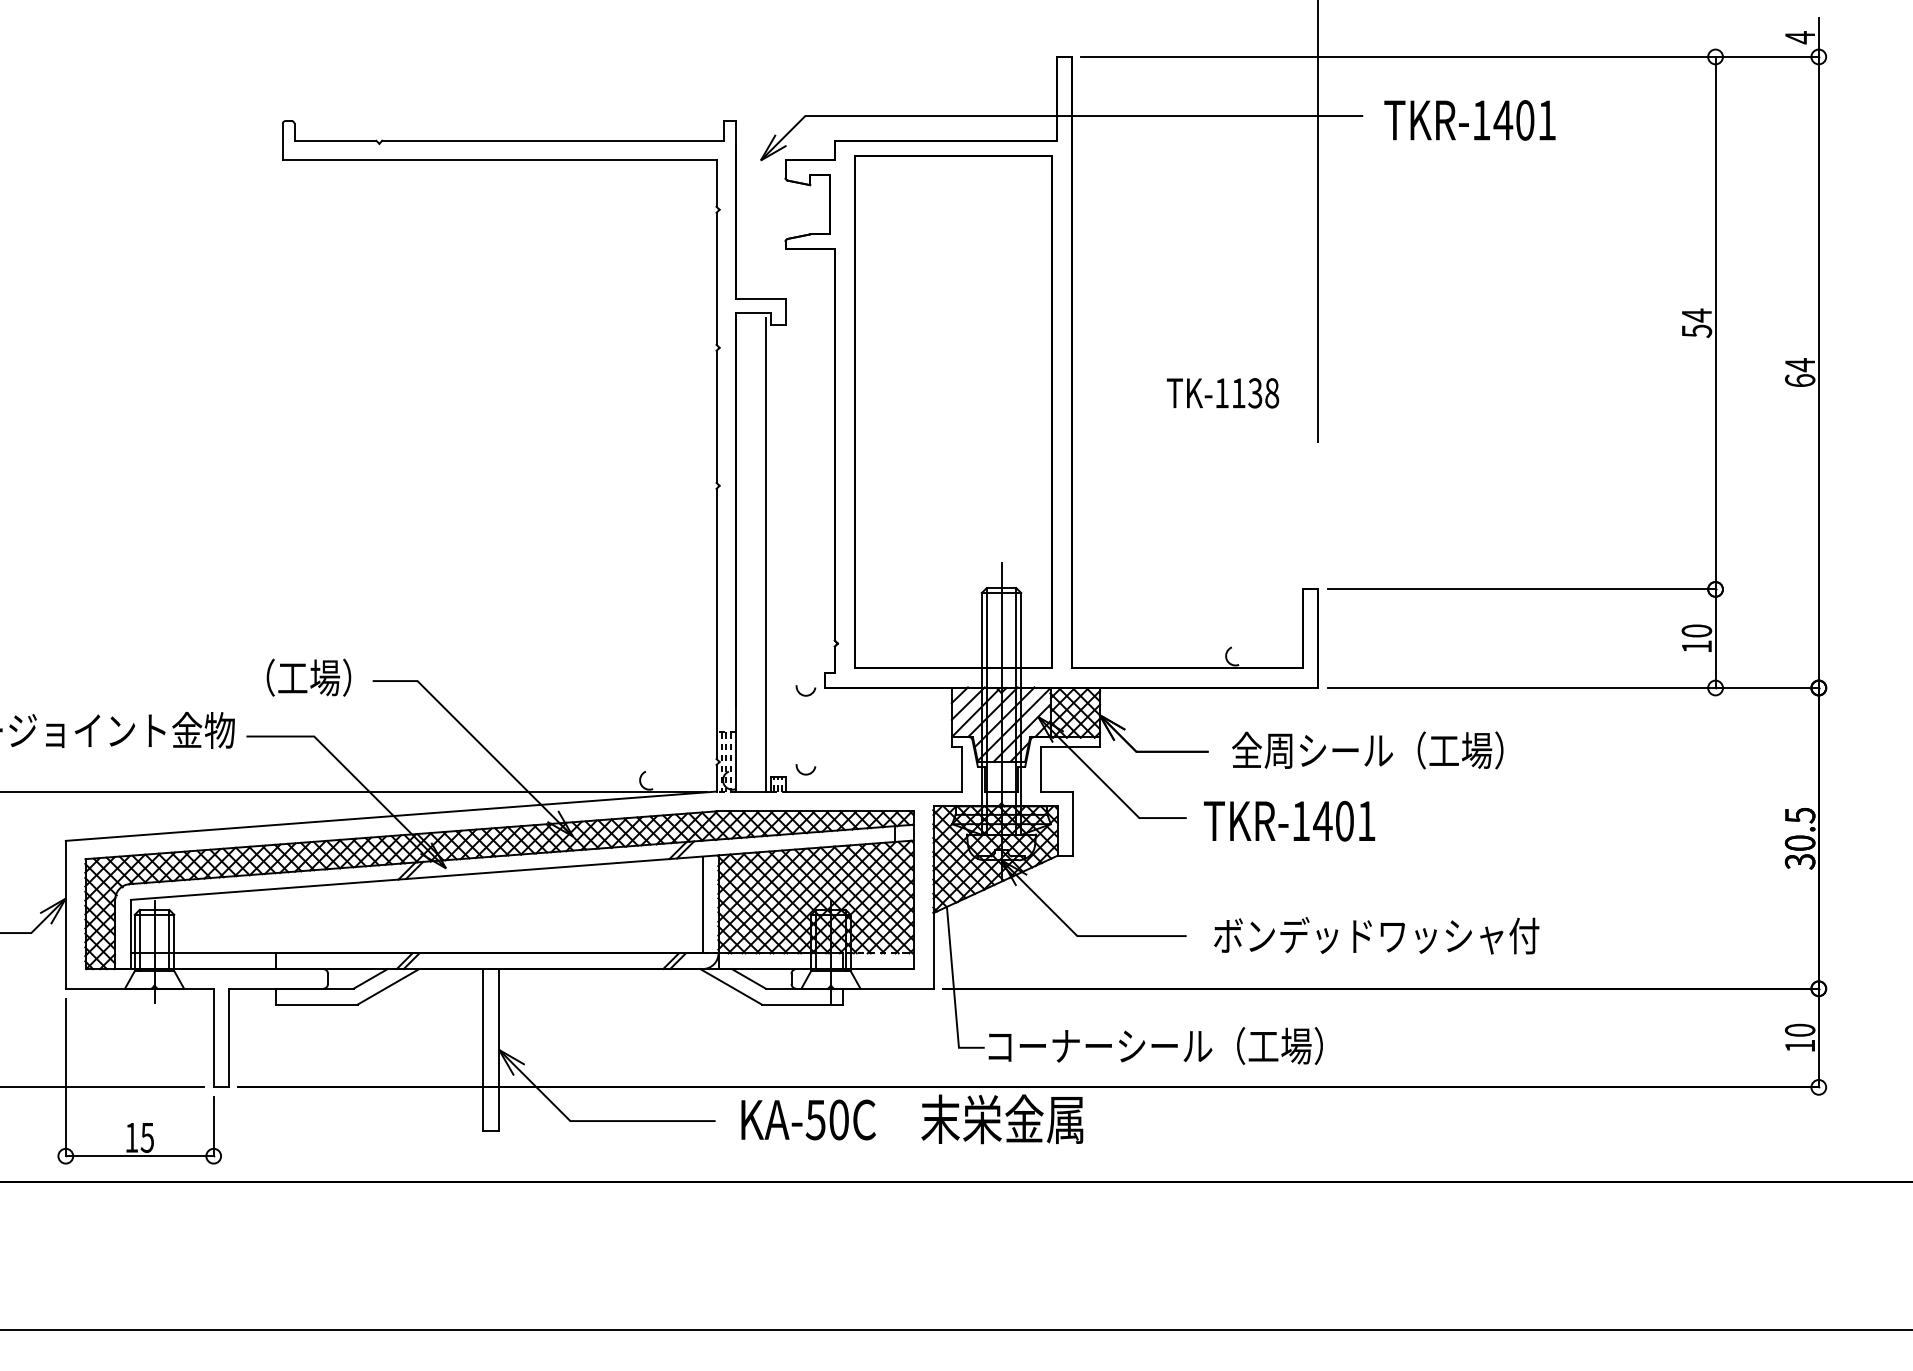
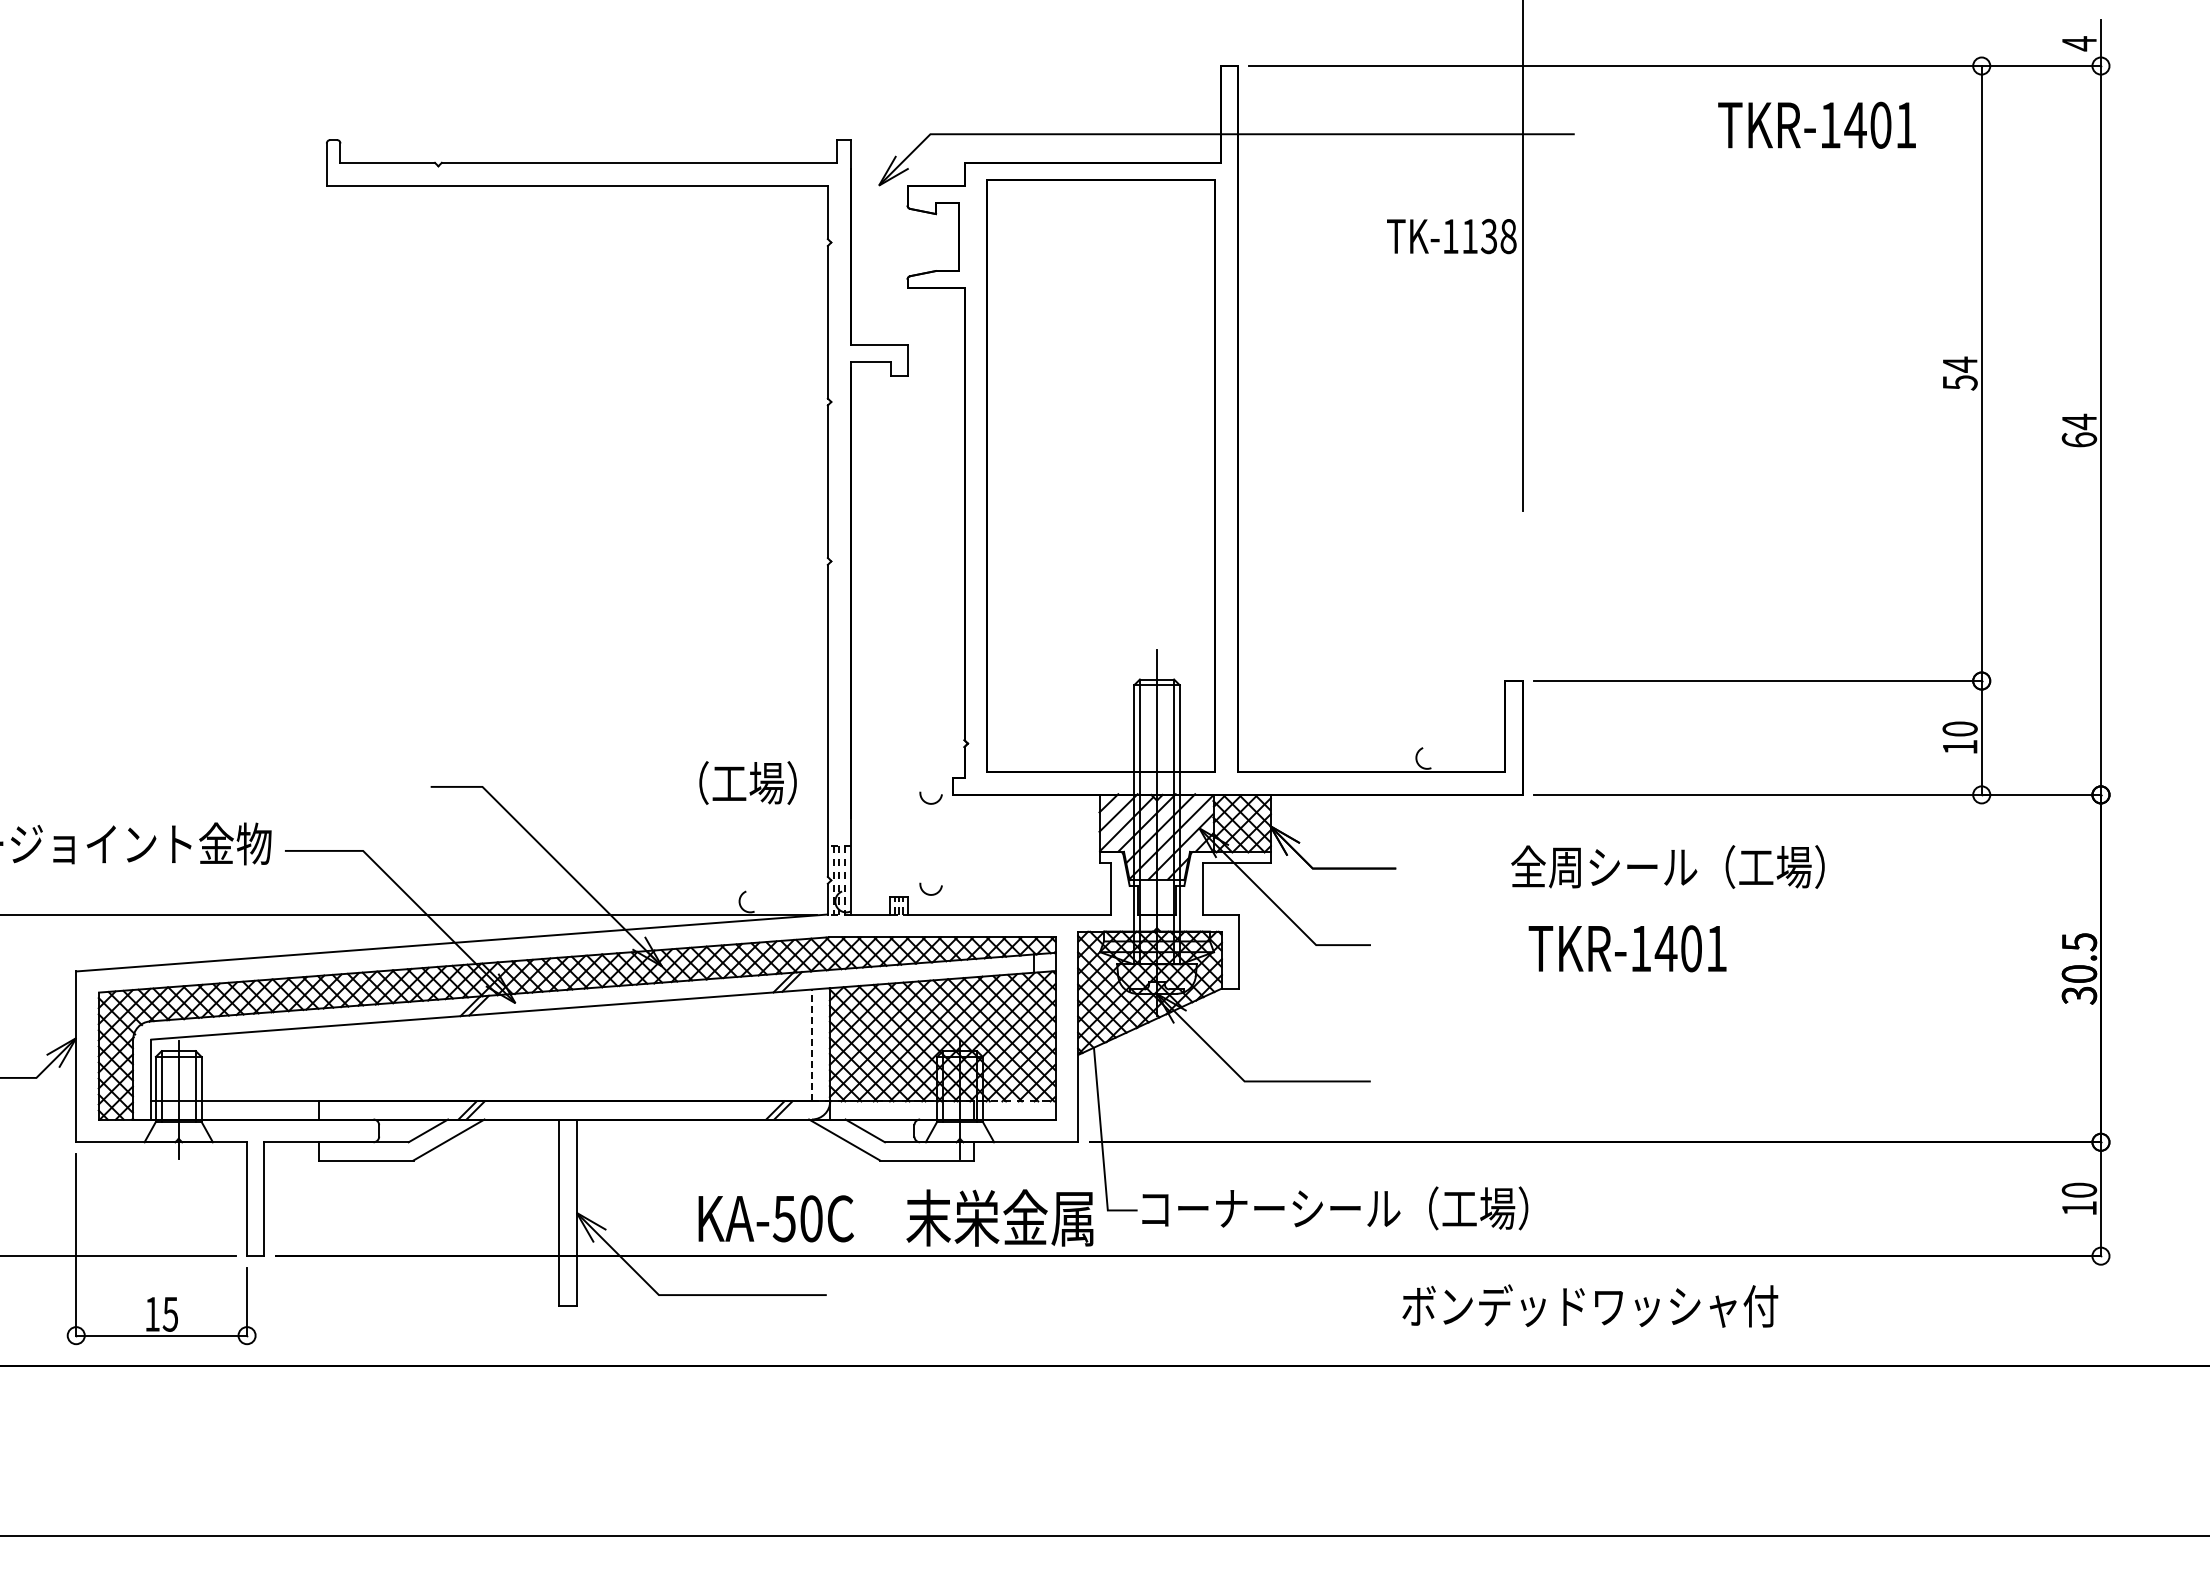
text: (1469, 119) -> (1816, 124), moved
text: (1222, 393) -> (1451, 236), moved
line: (765, 554) -> (884, 640), removed
text: (308, 677) -> (747, 782), moved
text: (1367, 750) -> (1667, 866), moved
text: (1289, 820) -> (1627, 948), moved
line: (702, 904) -> (811, 1045), solid -> dashed
text: (1376, 935) -> (1590, 1305), moved
text: (911, 1118) -> (895, 1217), moved

